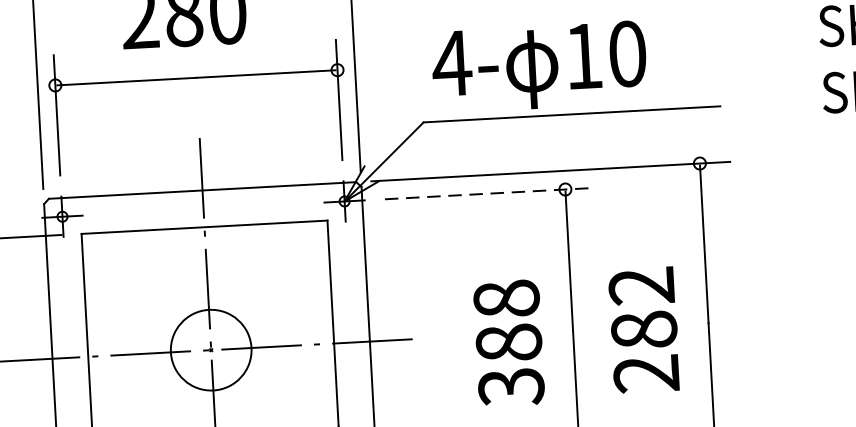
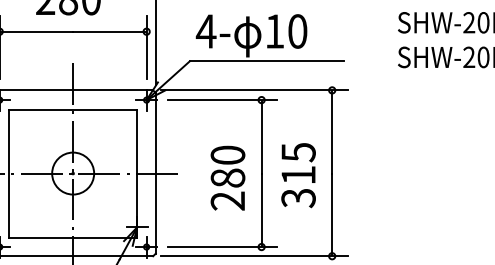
line: (490, 194) -> (222, 100), dashed -> solid
text: (644, 330) -> (298, 175), 282 -> 315
text: (507, 341) -> (227, 177), 388 -> 280

